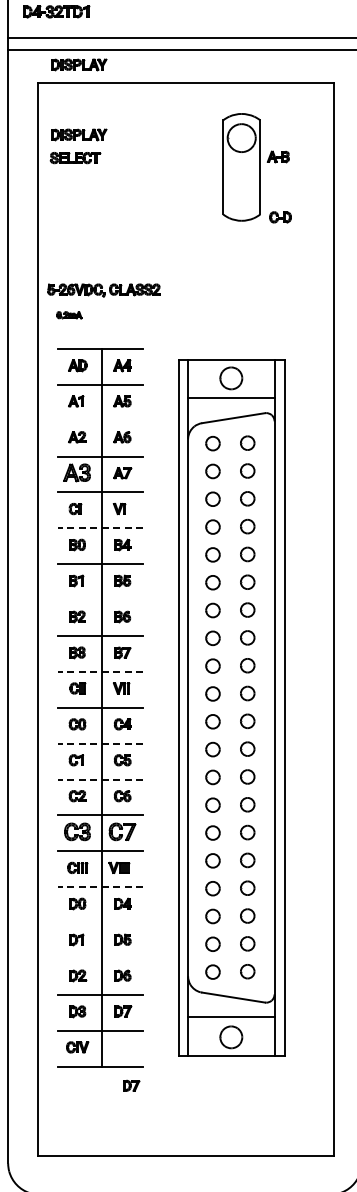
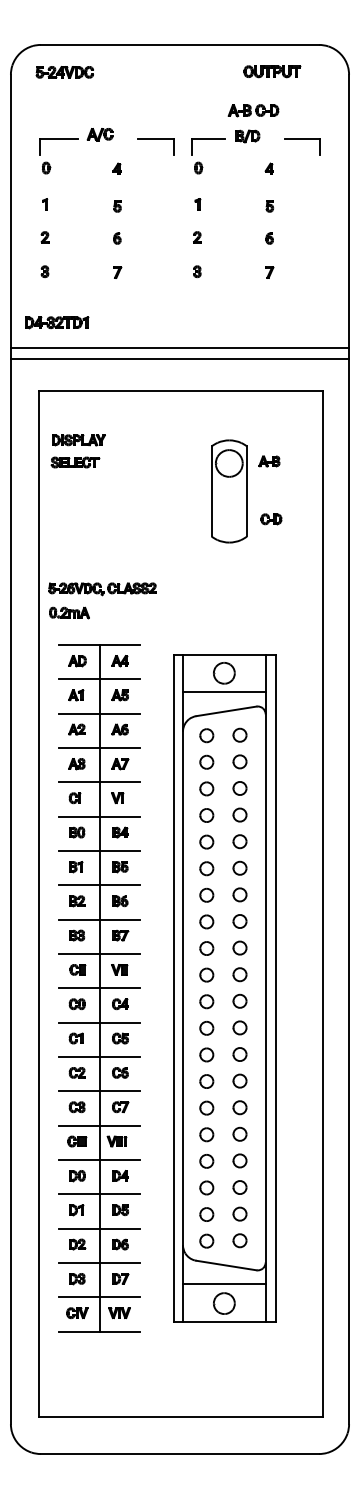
part: (78, 64) -> (78, 373), removed
part: (241, 167) -> (229, 491), moved
part: (69, 314) -> (69, 612), size x1.67
line: (100, 420) -> (99, 713), added
part: (76, 473) -> (76, 764), size x0.62
line: (100, 528) -> (99, 816), dashed -> solid
line: (100, 600) -> (99, 885), added
line: (100, 671) -> (99, 953), dashed -> solid
line: (100, 743) -> (99, 1022), dashed -> solid
line: (100, 779) -> (99, 1056), dashed -> solid
part: (76, 832) -> (76, 1107), size x0.62
part: (122, 832) -> (120, 1107), size x0.62
line: (100, 886) -> (99, 1159), dashed -> solid
line: (100, 923) -> (99, 1194), added
line: (100, 958) -> (99, 1228), added
part: (121, 1047) -> (119, 1313), added
part: (131, 1085) -> (128, 1349), removed

